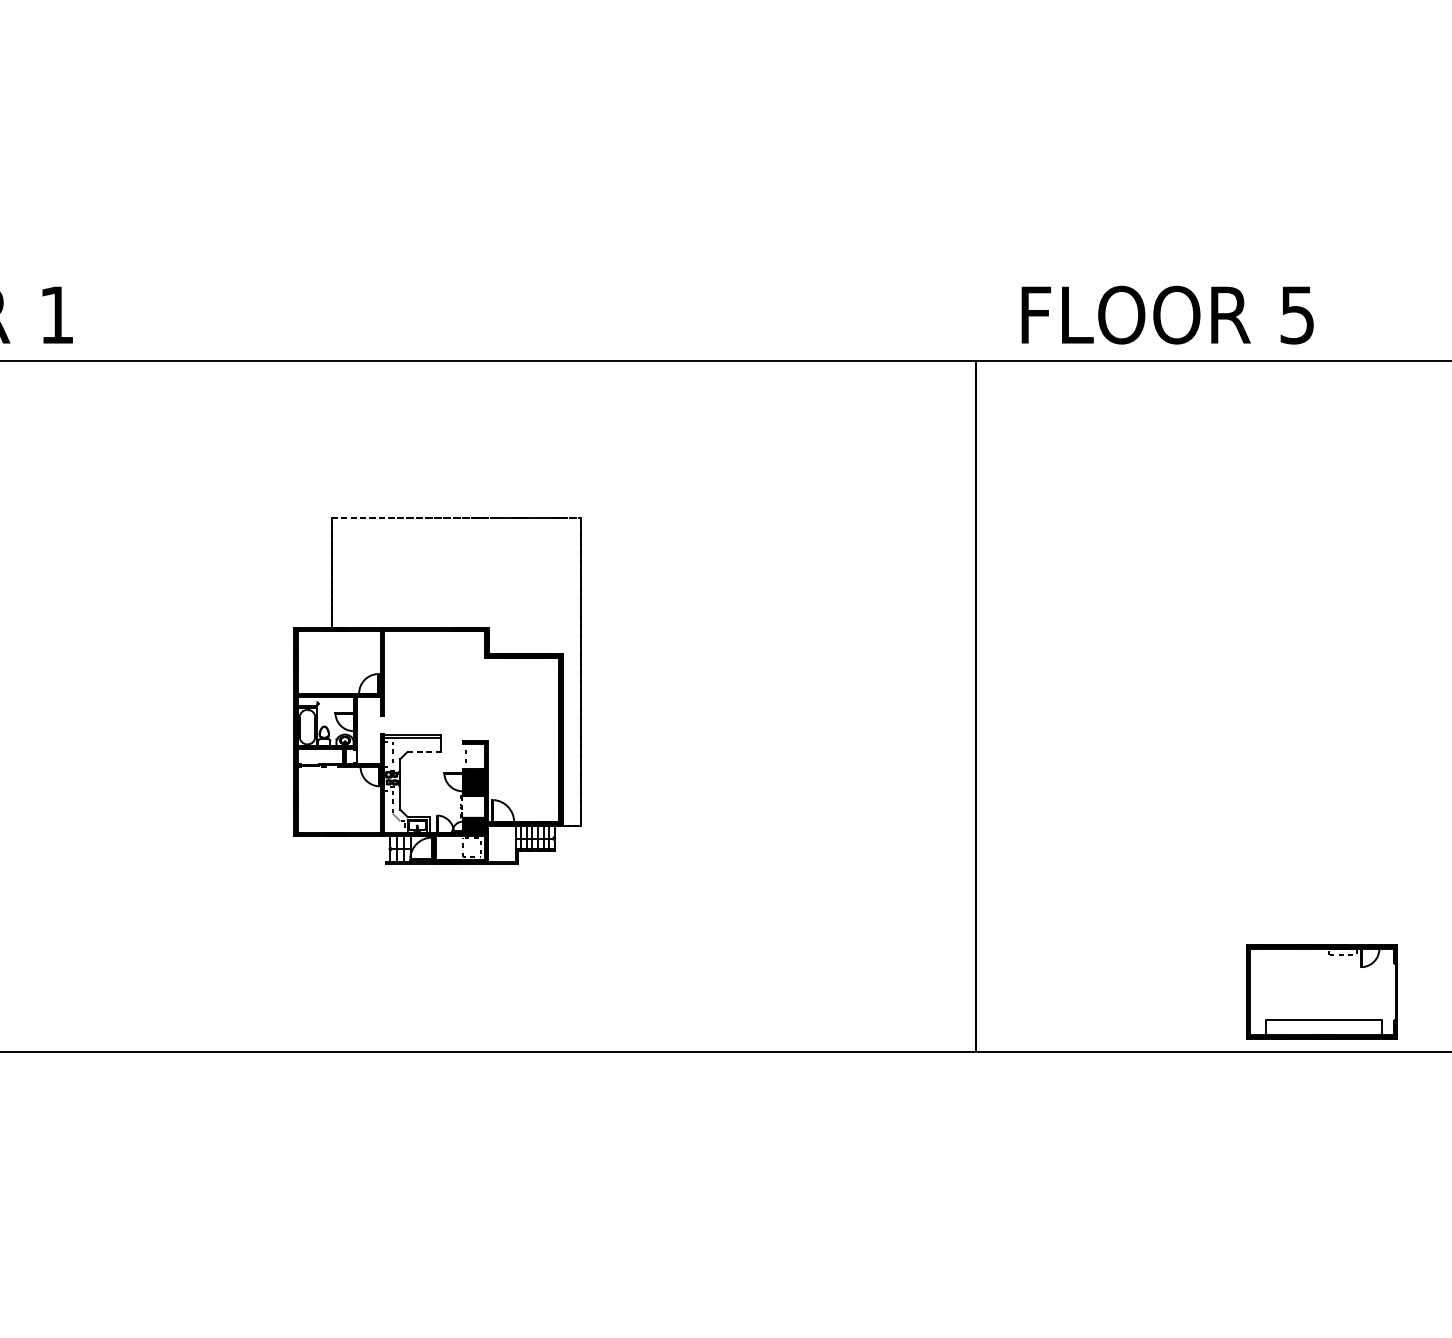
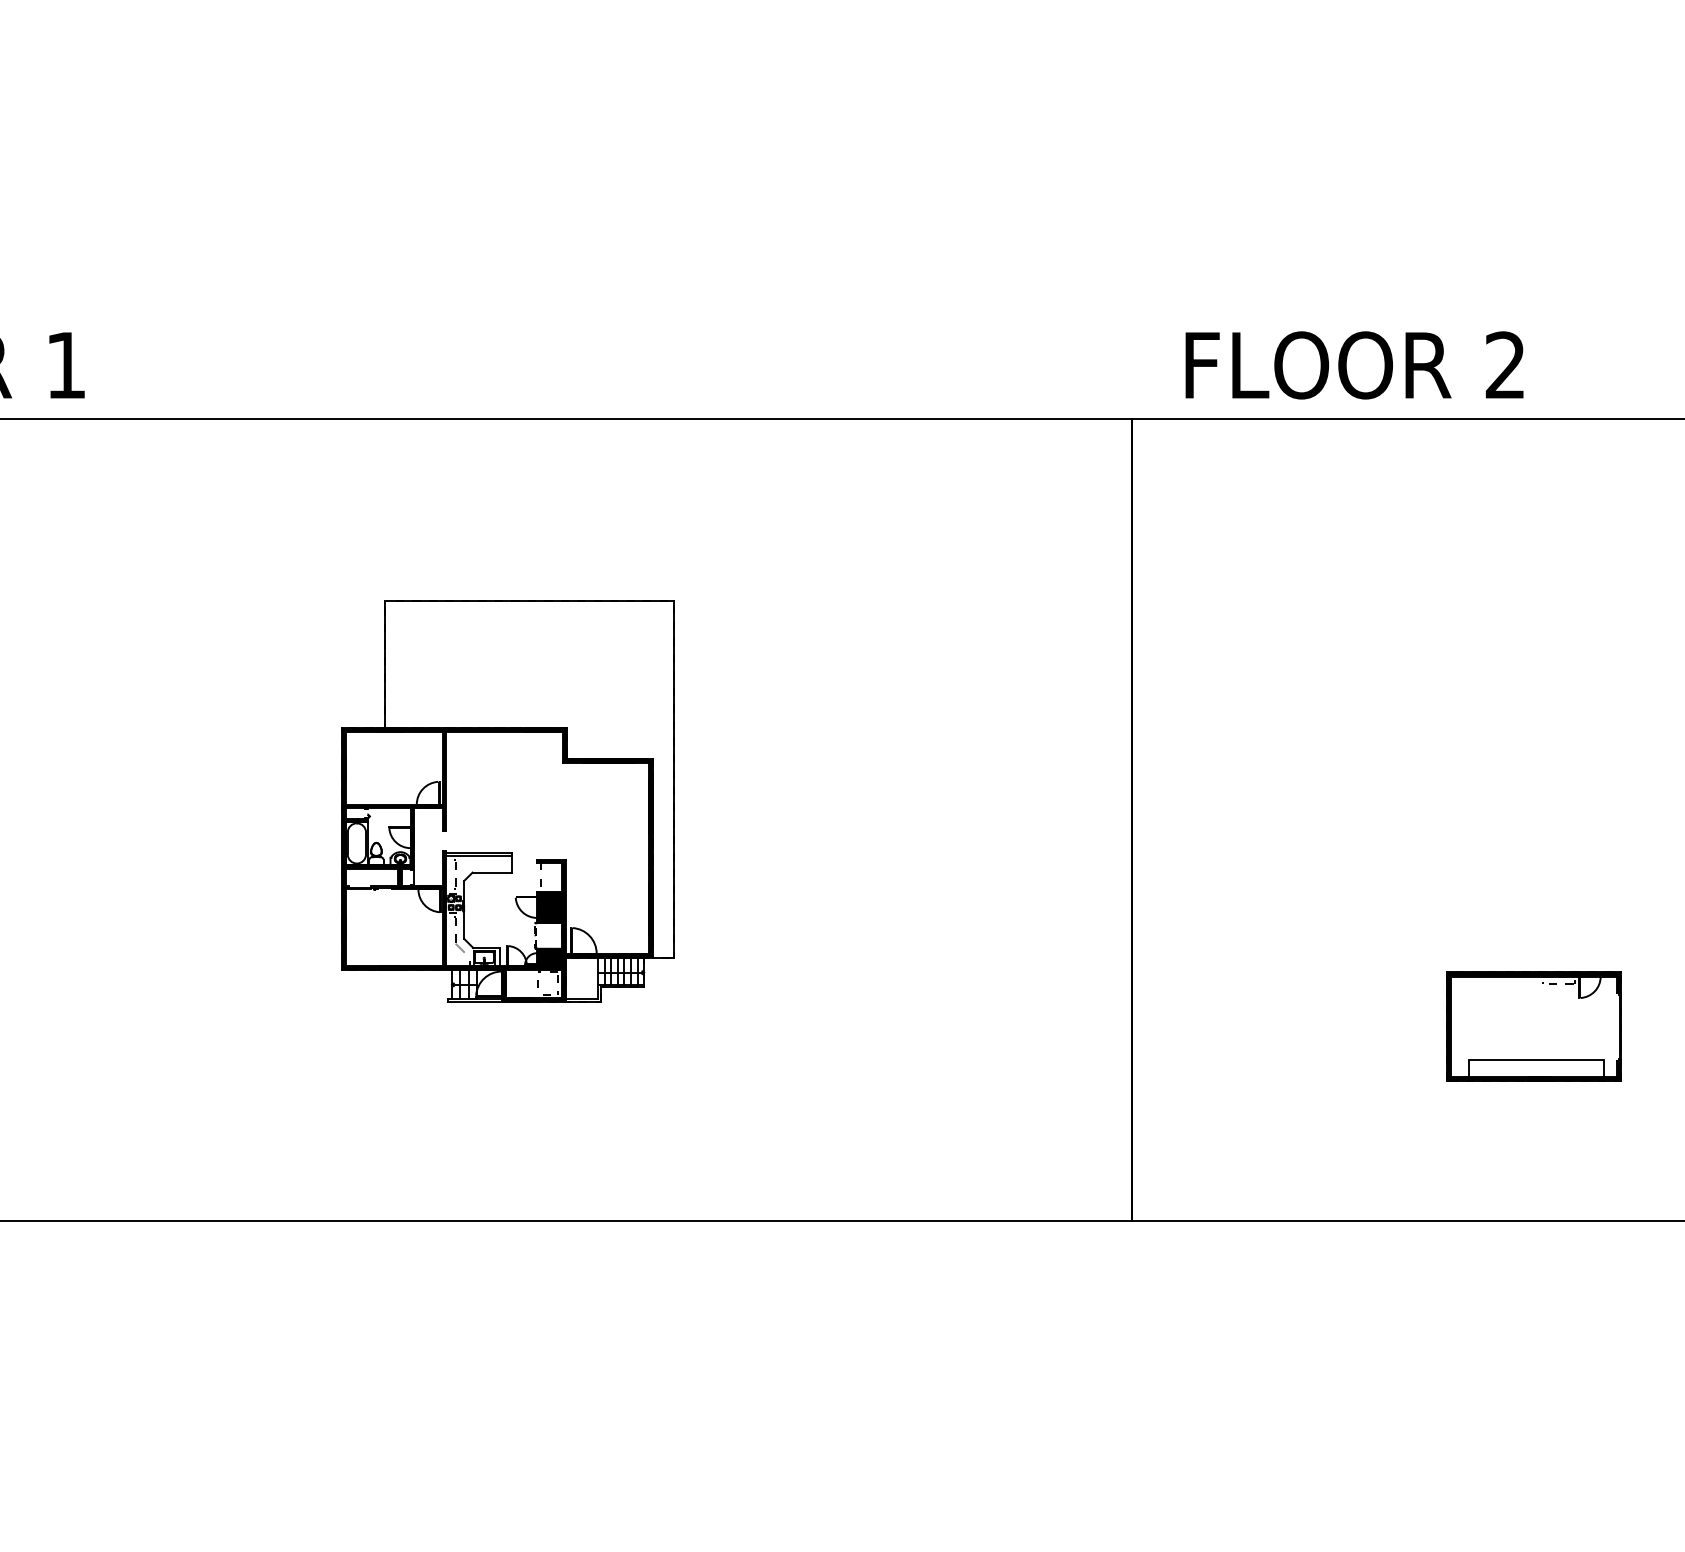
text: (1296, 315) -> (1504, 365), 5 -> 2
line: (456, 518) -> (529, 601), dashed -> solid
line: (424, 752) -> (492, 872), dashed -> solid
part: (1321, 991) -> (1533, 1026), moved

